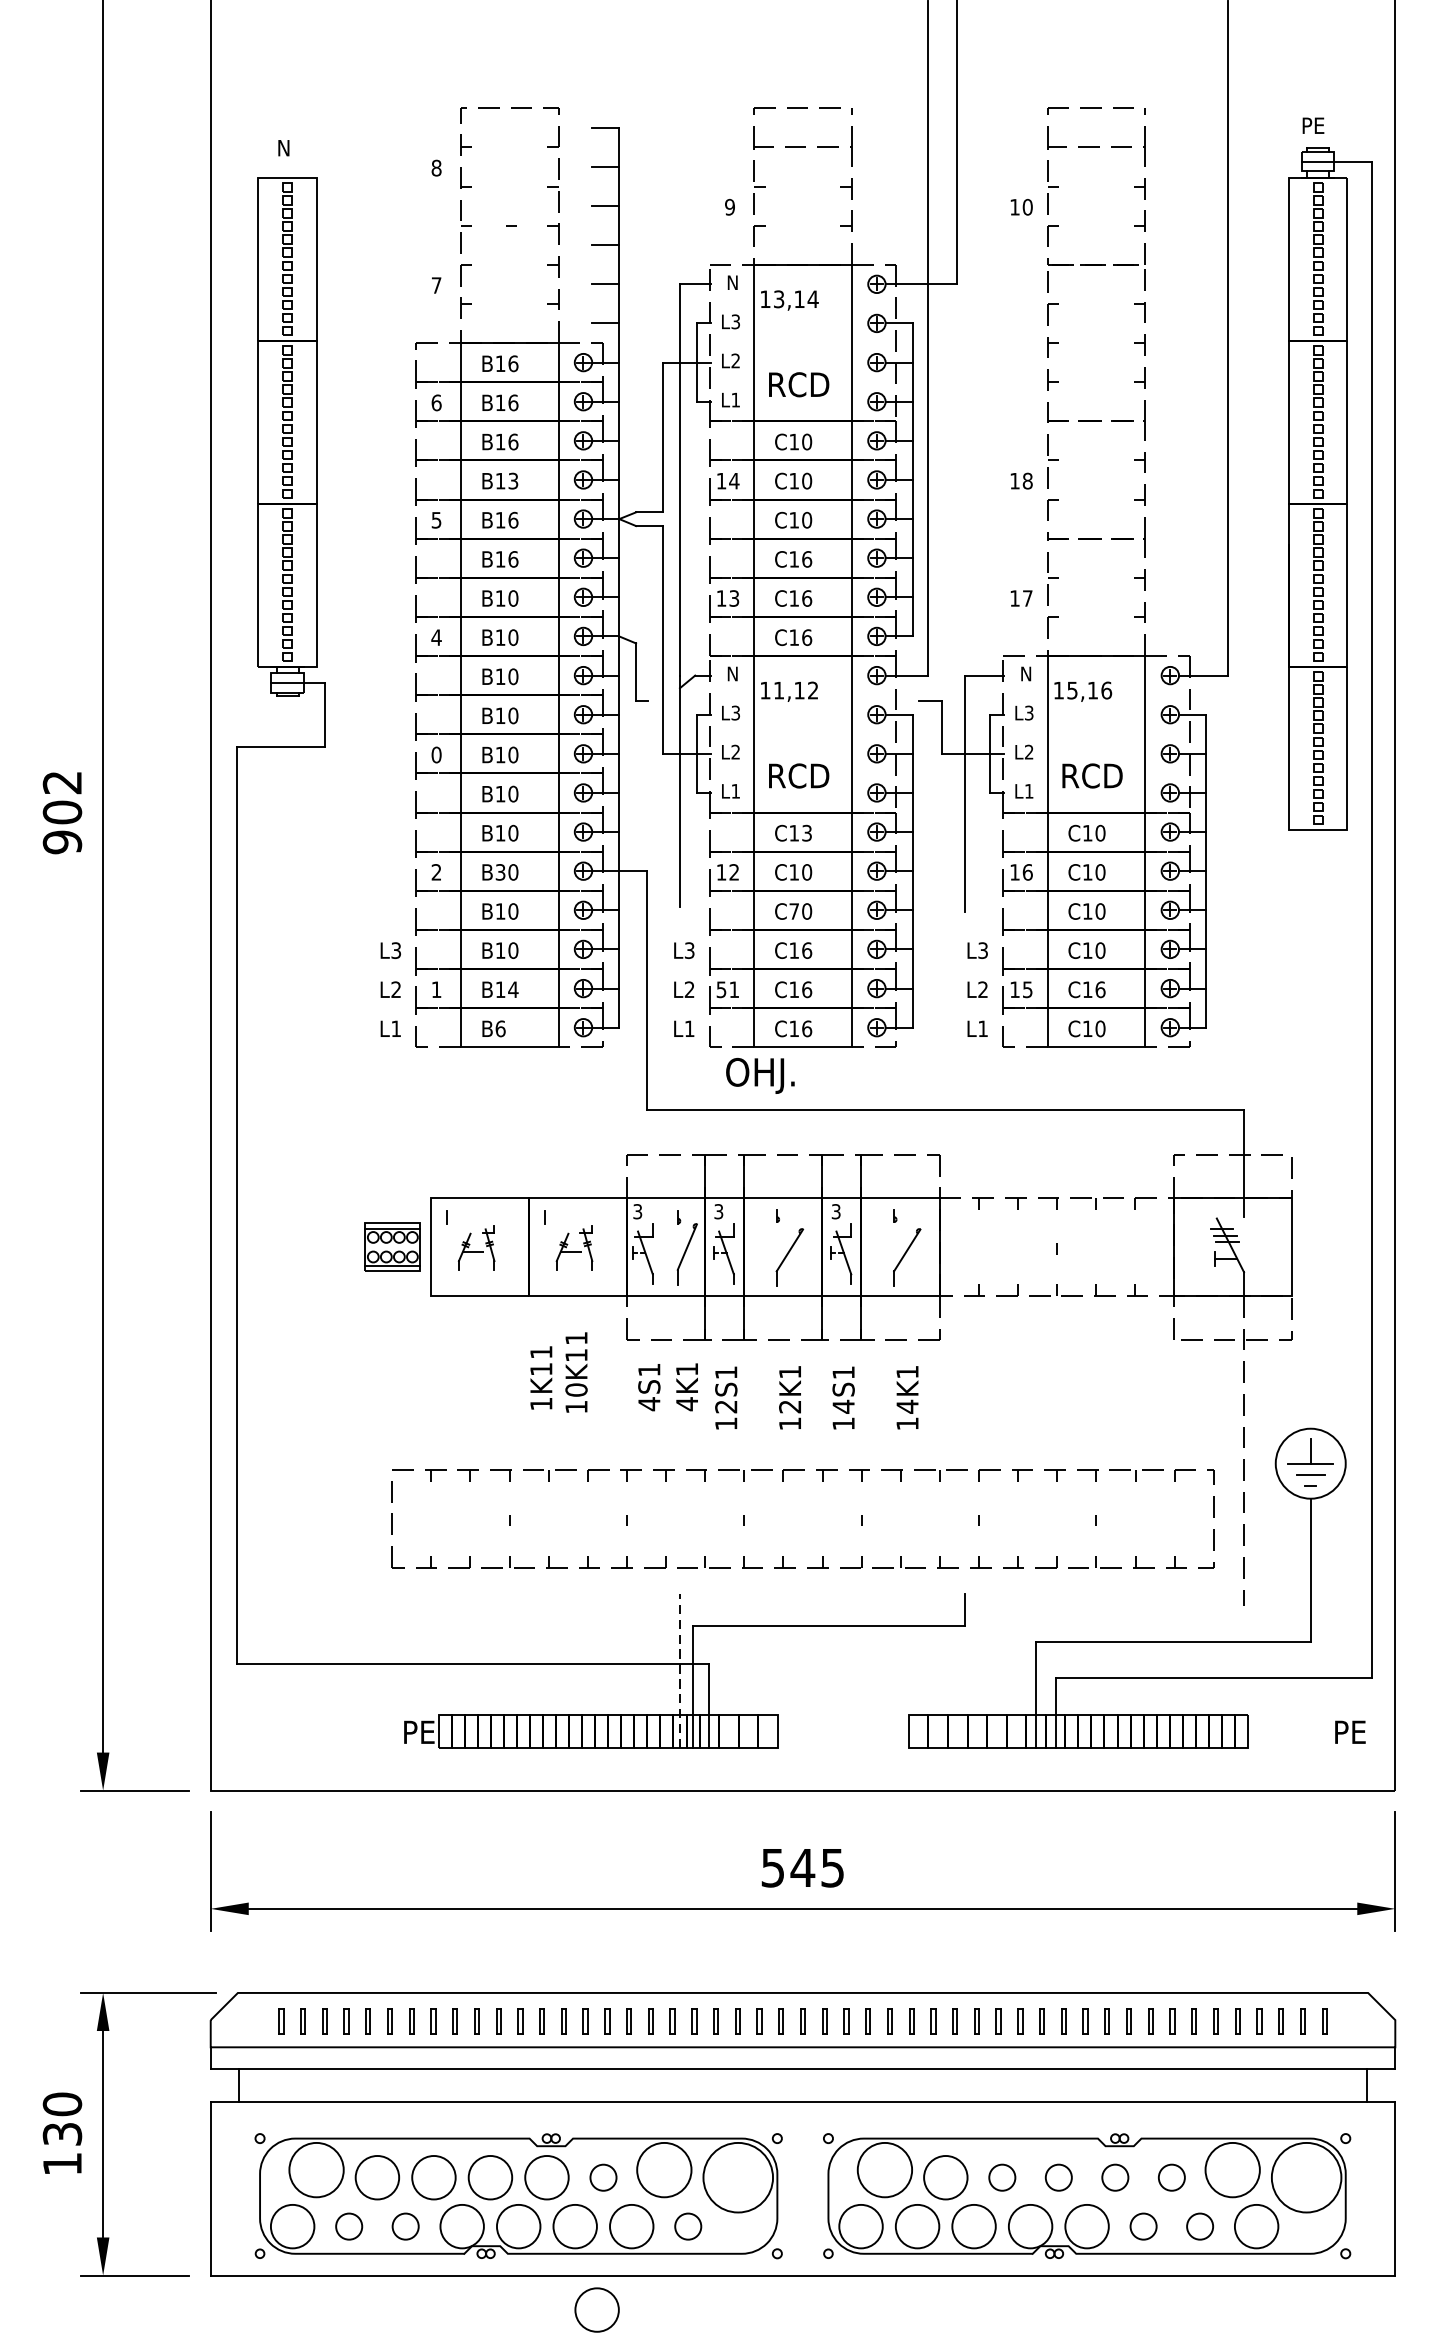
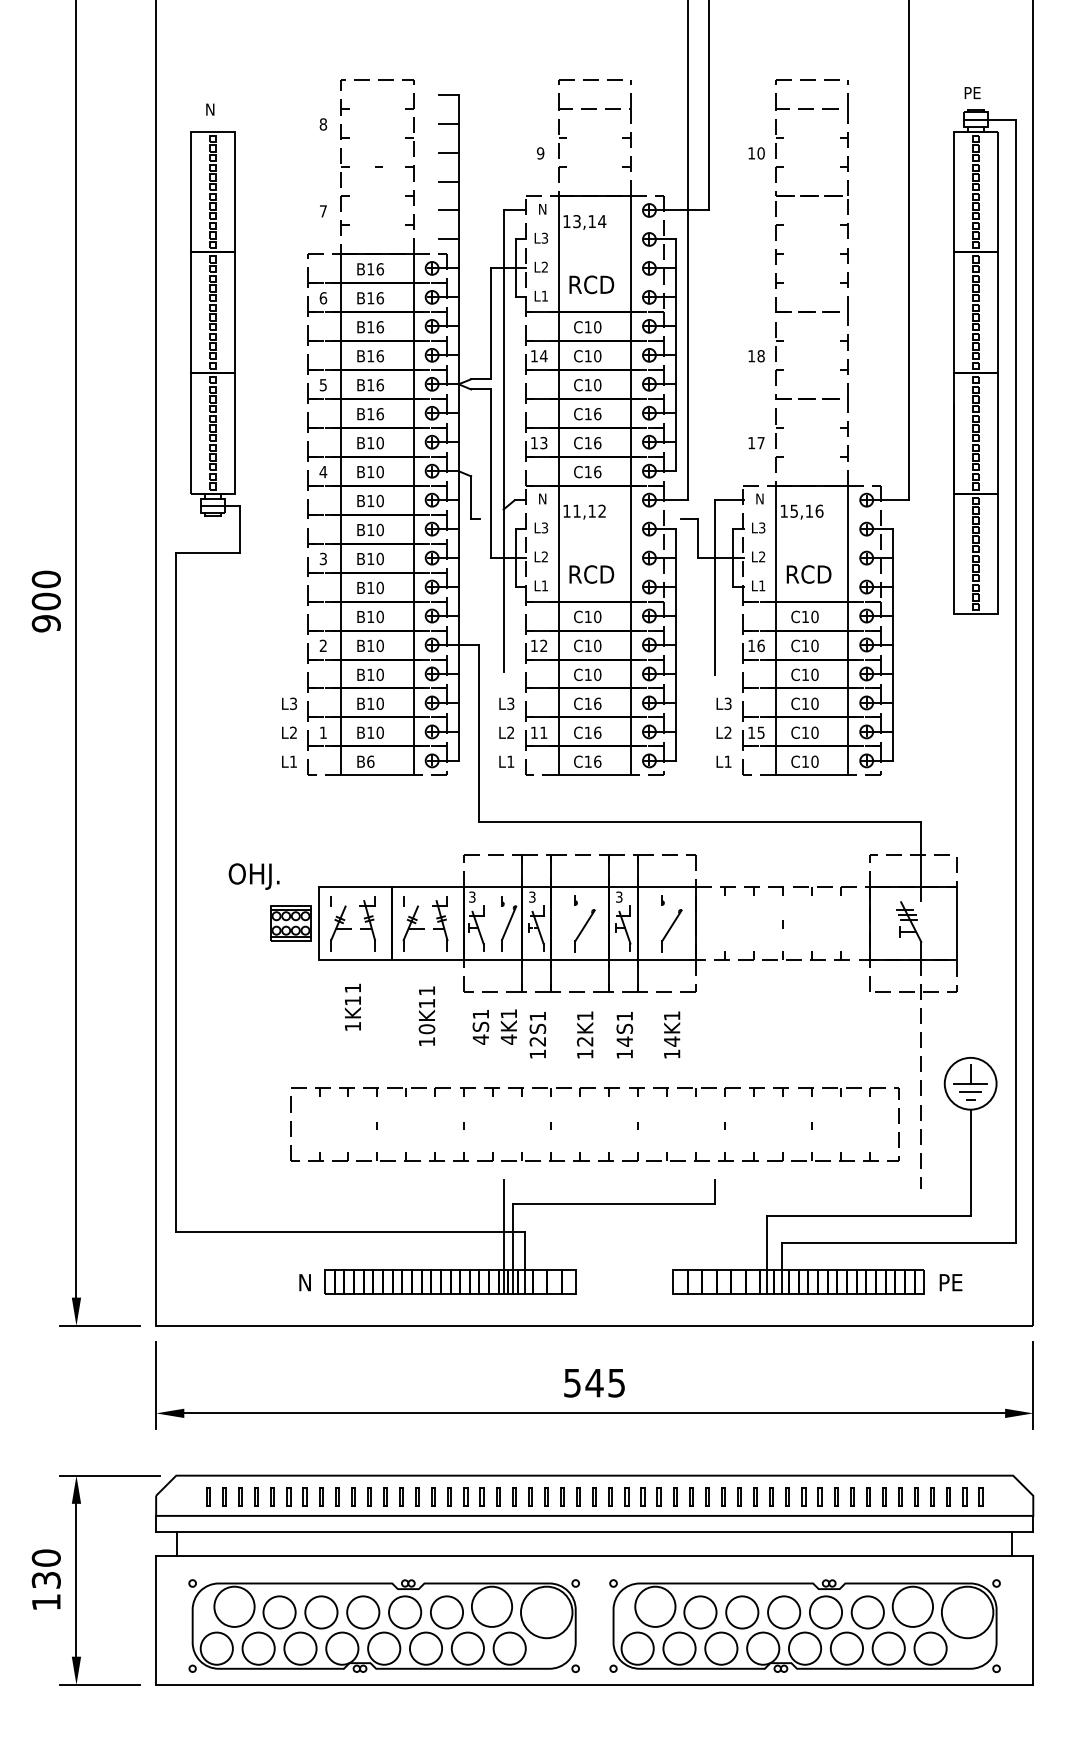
text: (513, 481) -> (380, 356), B13 -> B16
text: (436, 754) -> (323, 558), 0 -> 3
text: (61, 782) -> (45, 579), 902 -> 900
text: (806, 832) -> (597, 616), C13 -> C10
text: (500, 871) -> (370, 645), B30 -> B10
text: (793, 911) -> (587, 674), C70 -> C10
text: (513, 989) -> (380, 732), B14 -> B10
text: (720, 989) -> (533, 732), 51 -> 11
text: (1099, 989) -> (814, 732), C16 -> C10
text: (759, 1075) -> (253, 876), moved
part: (475, 1247) -> (352, 923), size x1.67
part: (574, 1247) -> (425, 923), size x1.67
text: (540, 1376) -> (352, 1006), moved
line: (679, 1669) -> (503, 1236), dashed -> solid
text: (420, 1732) -> (311, 1282), PE -> N
text: (1349, 1732) -> (950, 1282), moved
circle: (602, 2177) -> (446, 1612), size x1.67
circle: (1002, 2177) -> (742, 1612), size x1.67
circle: (1059, 2177) -> (784, 1612), size x1.67
circle: (1114, 2177) -> (825, 1612), size x1.67
circle: (1171, 2177) -> (867, 1612), size x1.67
circle: (348, 2226) -> (258, 1648), size x1.67
circle: (405, 2226) -> (300, 1648), size x1.67
circle: (687, 2226) -> (509, 1648), size x1.67
circle: (1143, 2226) -> (846, 1648), size x1.67
circle: (1199, 2226) -> (888, 1648), size x1.67
circle: (597, 2310) -> (442, 1710), removed

